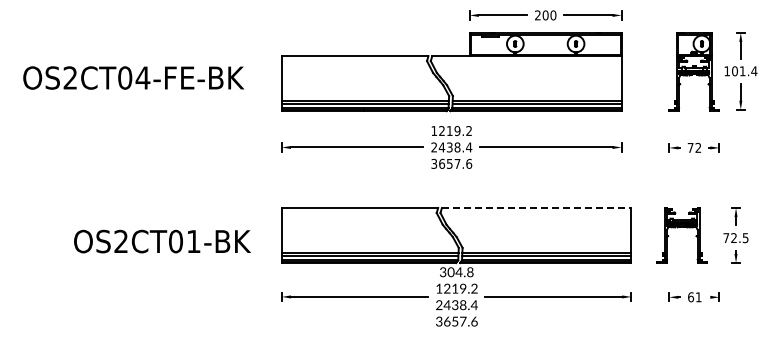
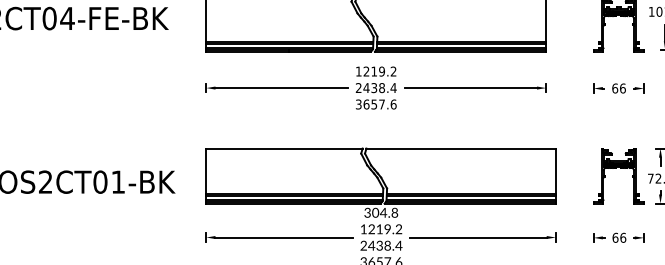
text: (694, 147) -> (619, 88), 72 -> 66
line: (536, 207) -> (461, 148), dashed -> solid
part: (681, 227) -> (618, 168), moved
text: (698, 297) -> (623, 238), 61 -> 66

